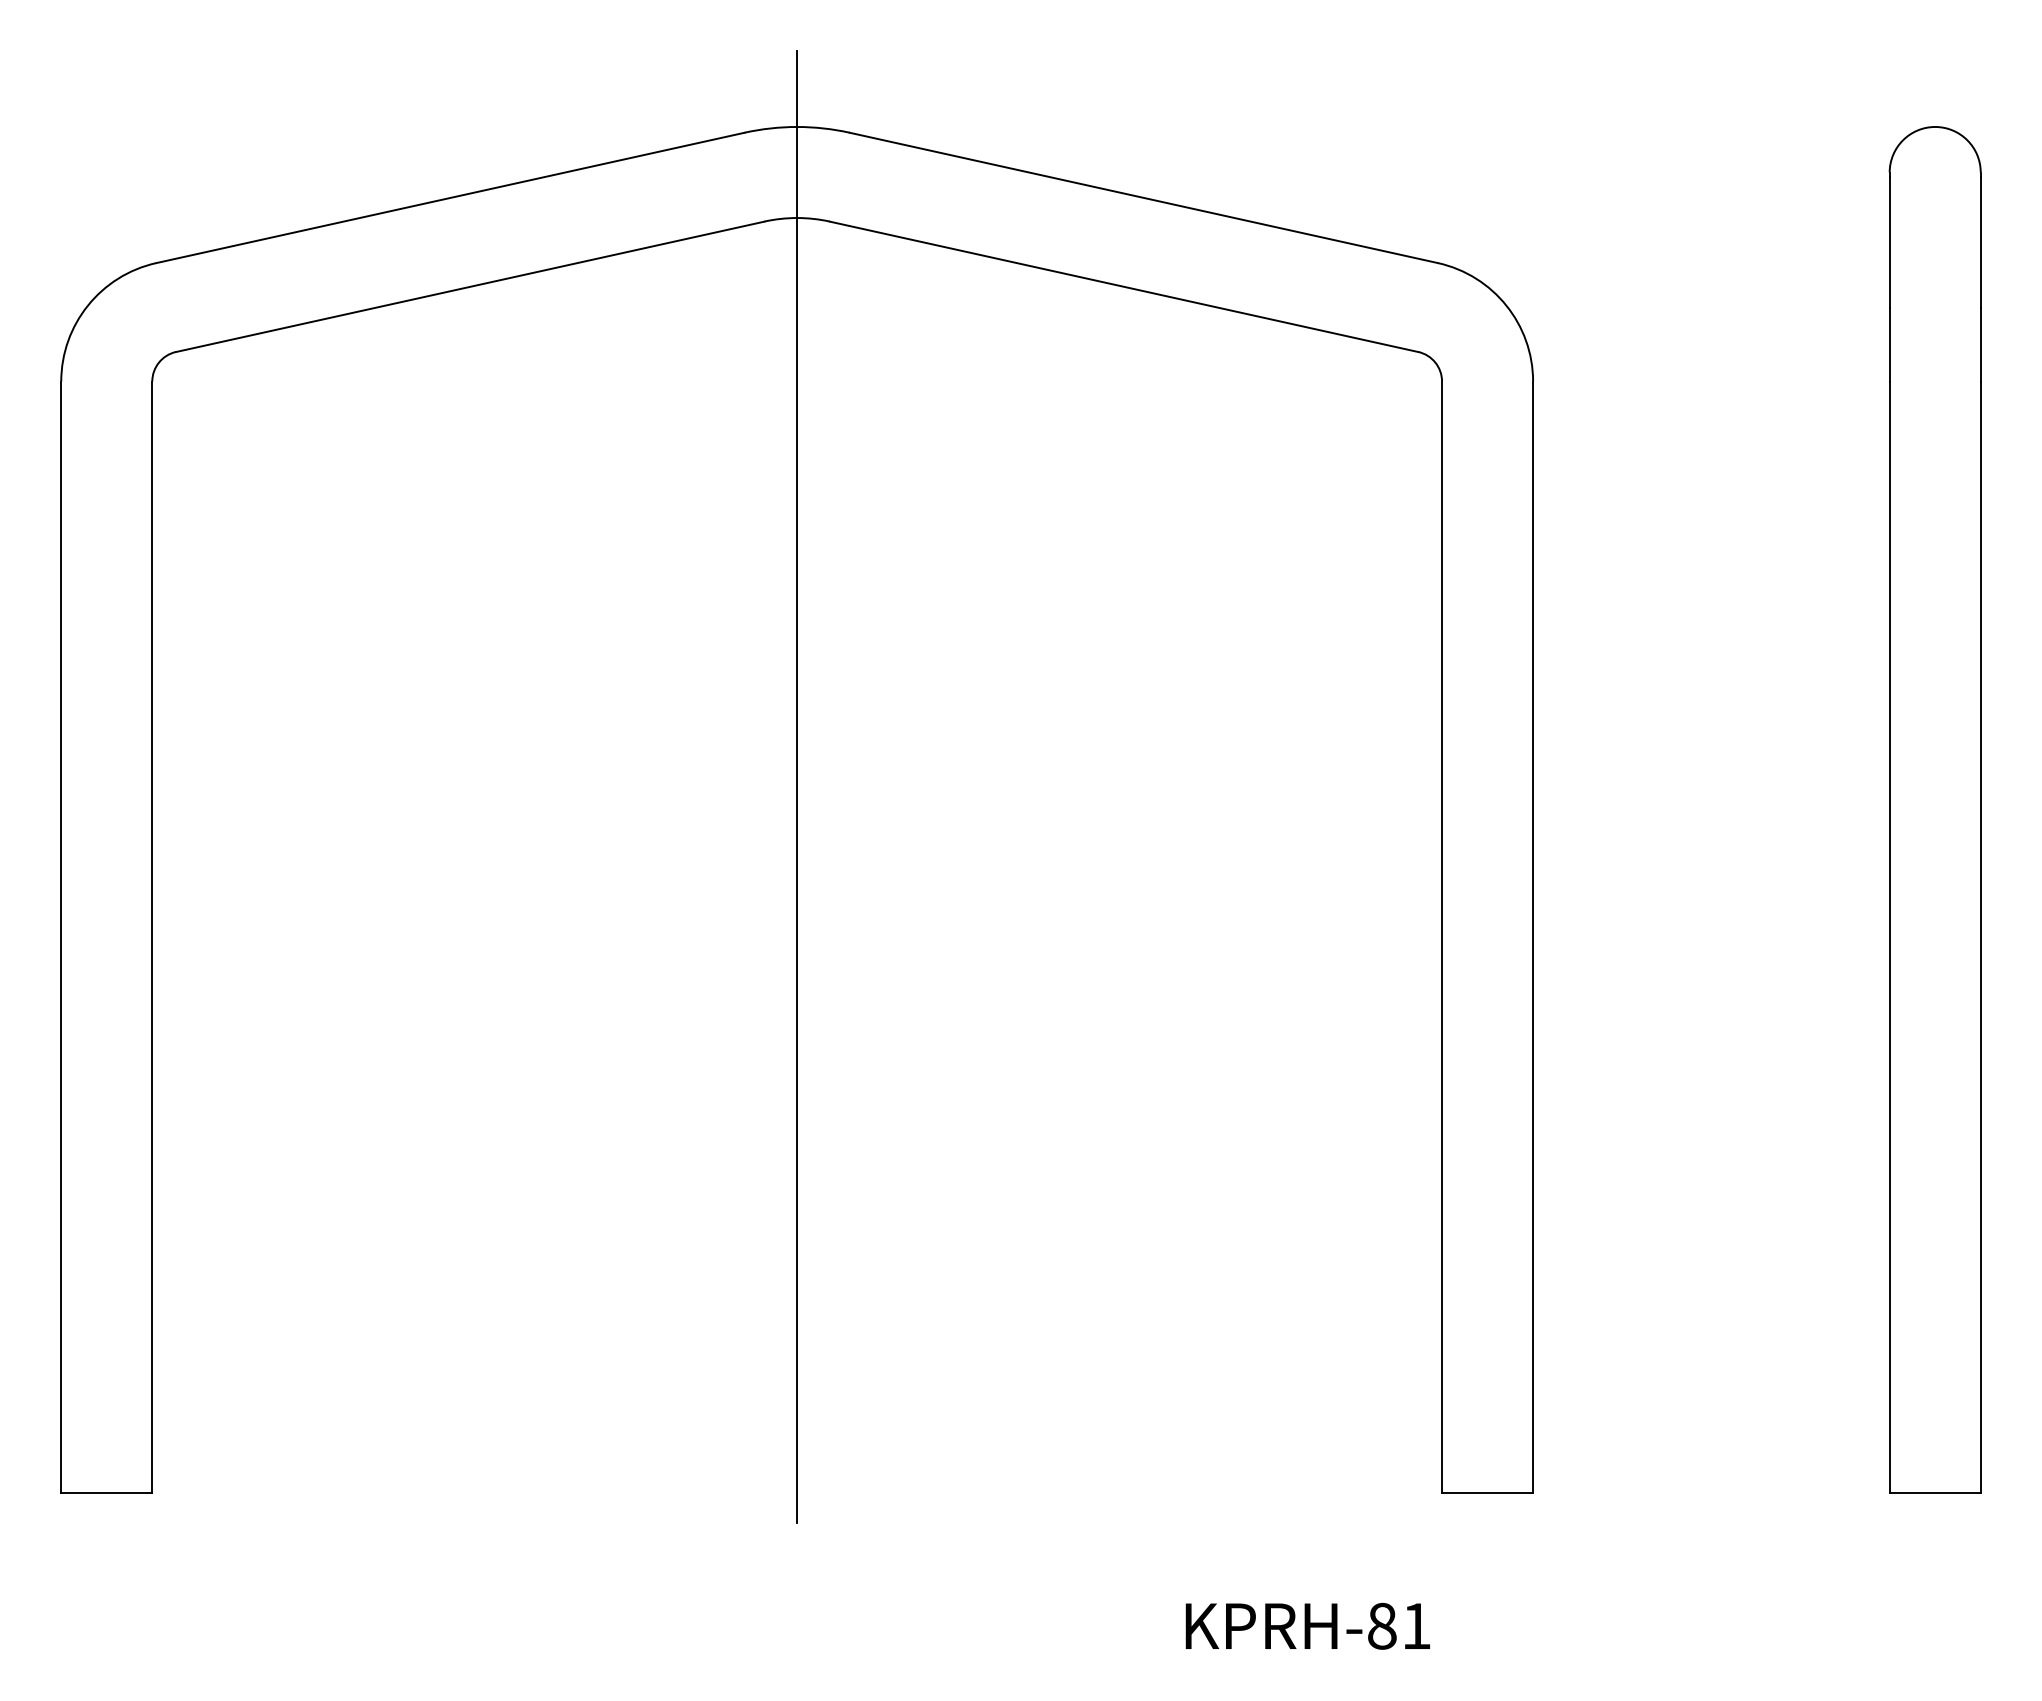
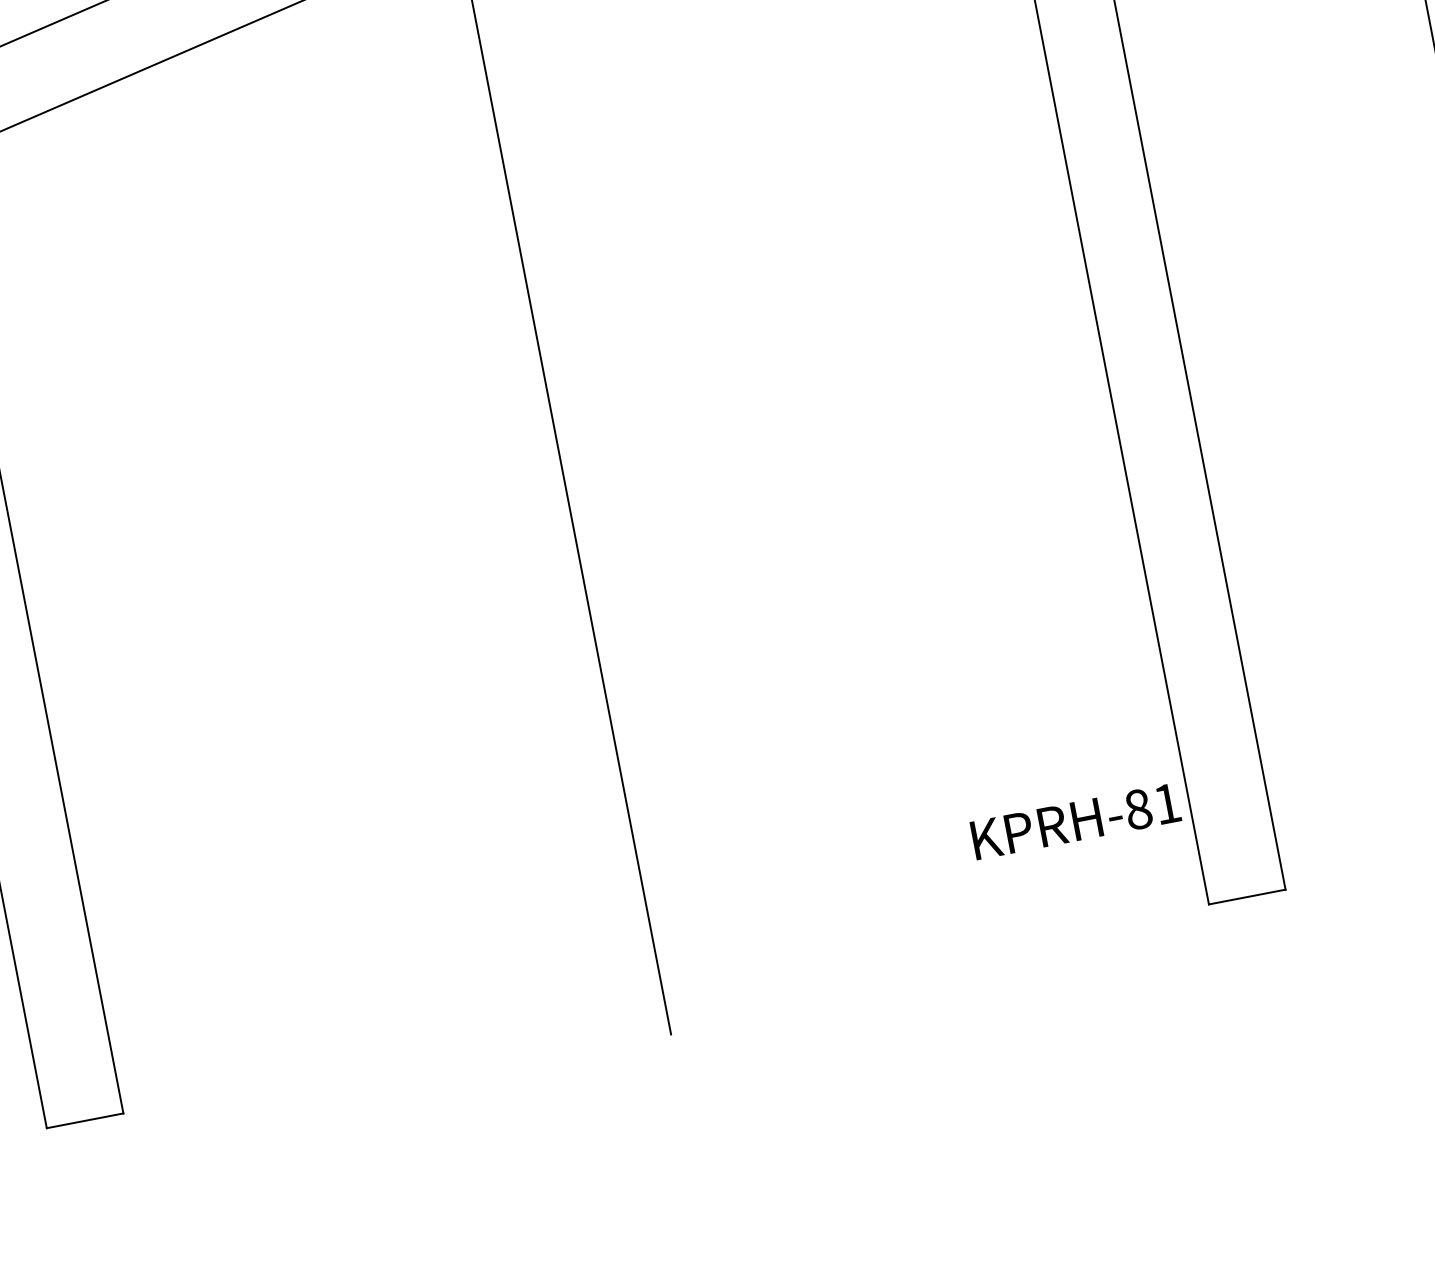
text: (1307, 1625) -> (1075, 820), moved

